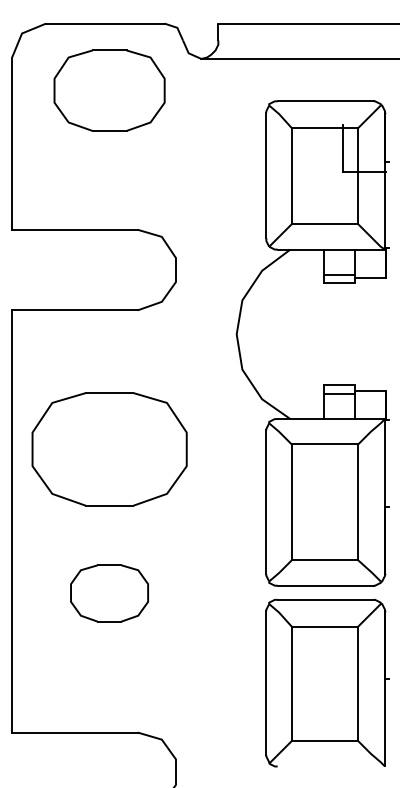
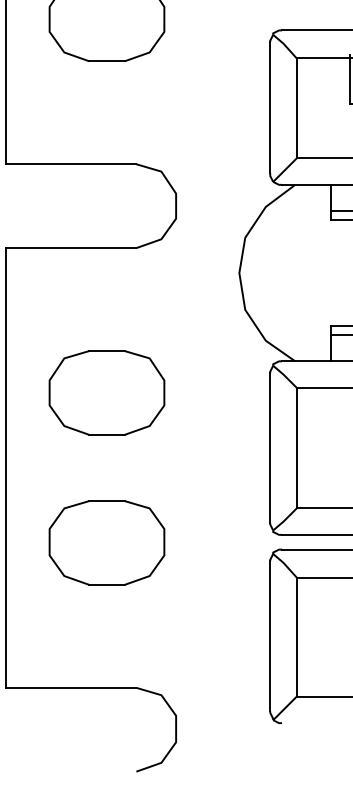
part: (109, 449) -> (106, 393), size x0.71
part: (109, 593) -> (106, 543), size x1.43

